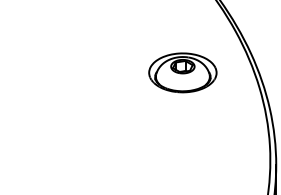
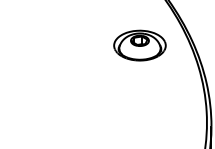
part: (182, 72) -> (139, 45), moved

